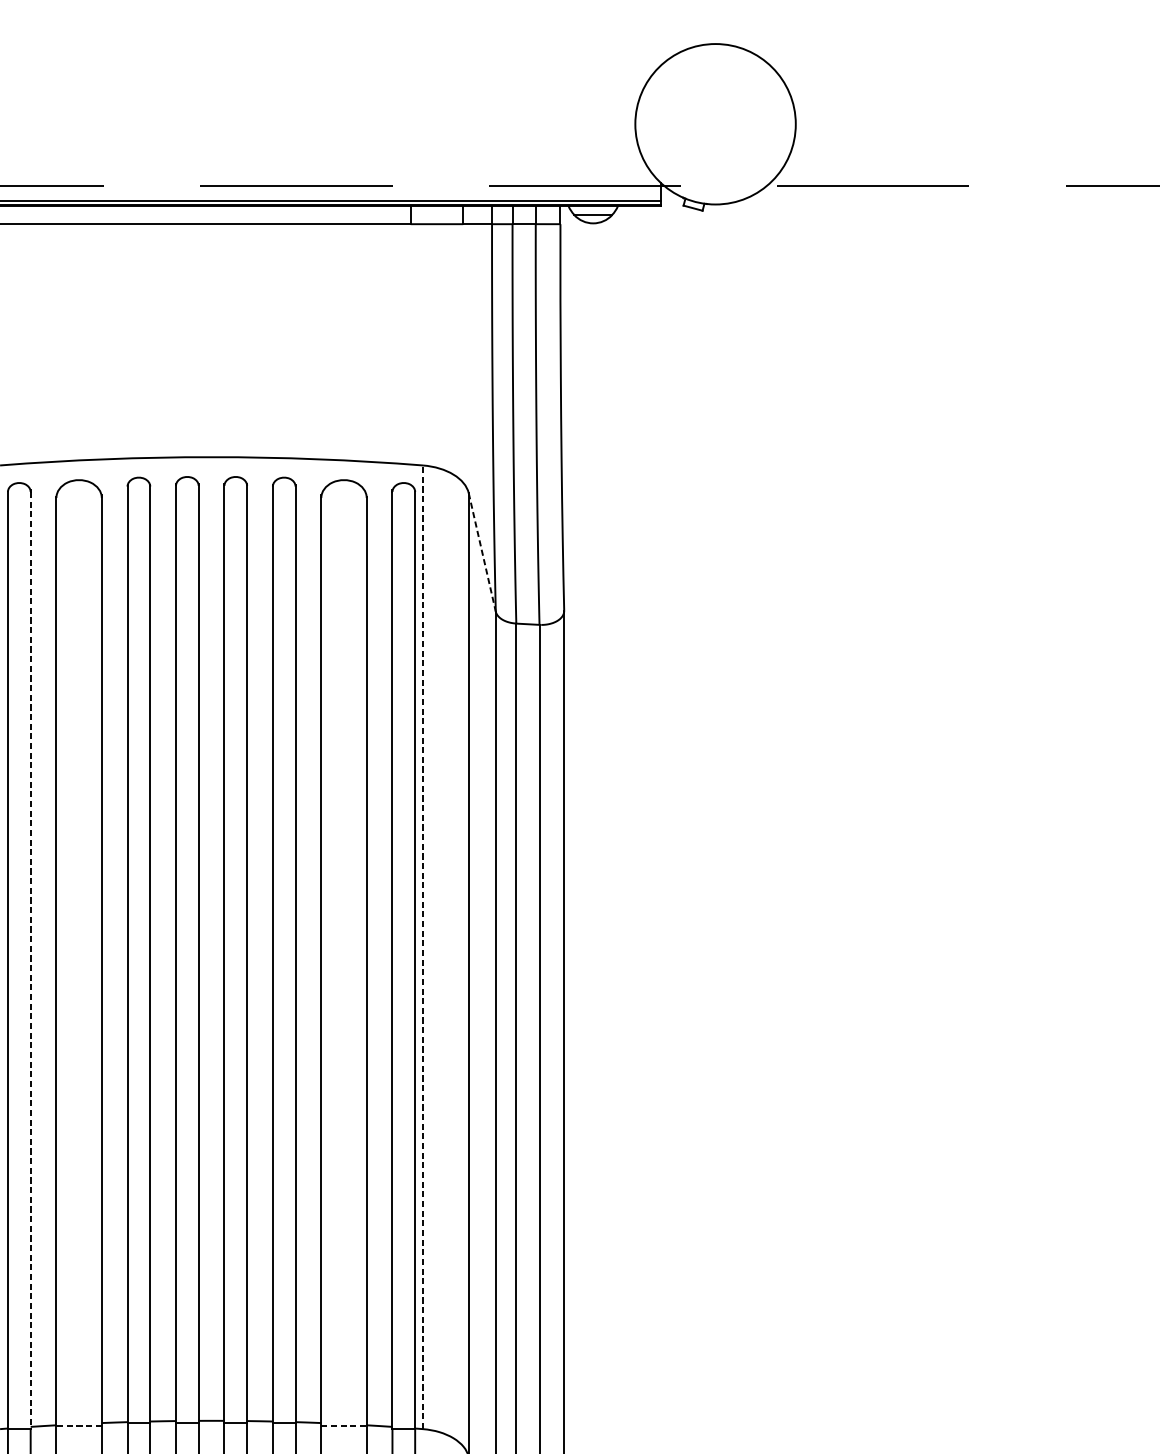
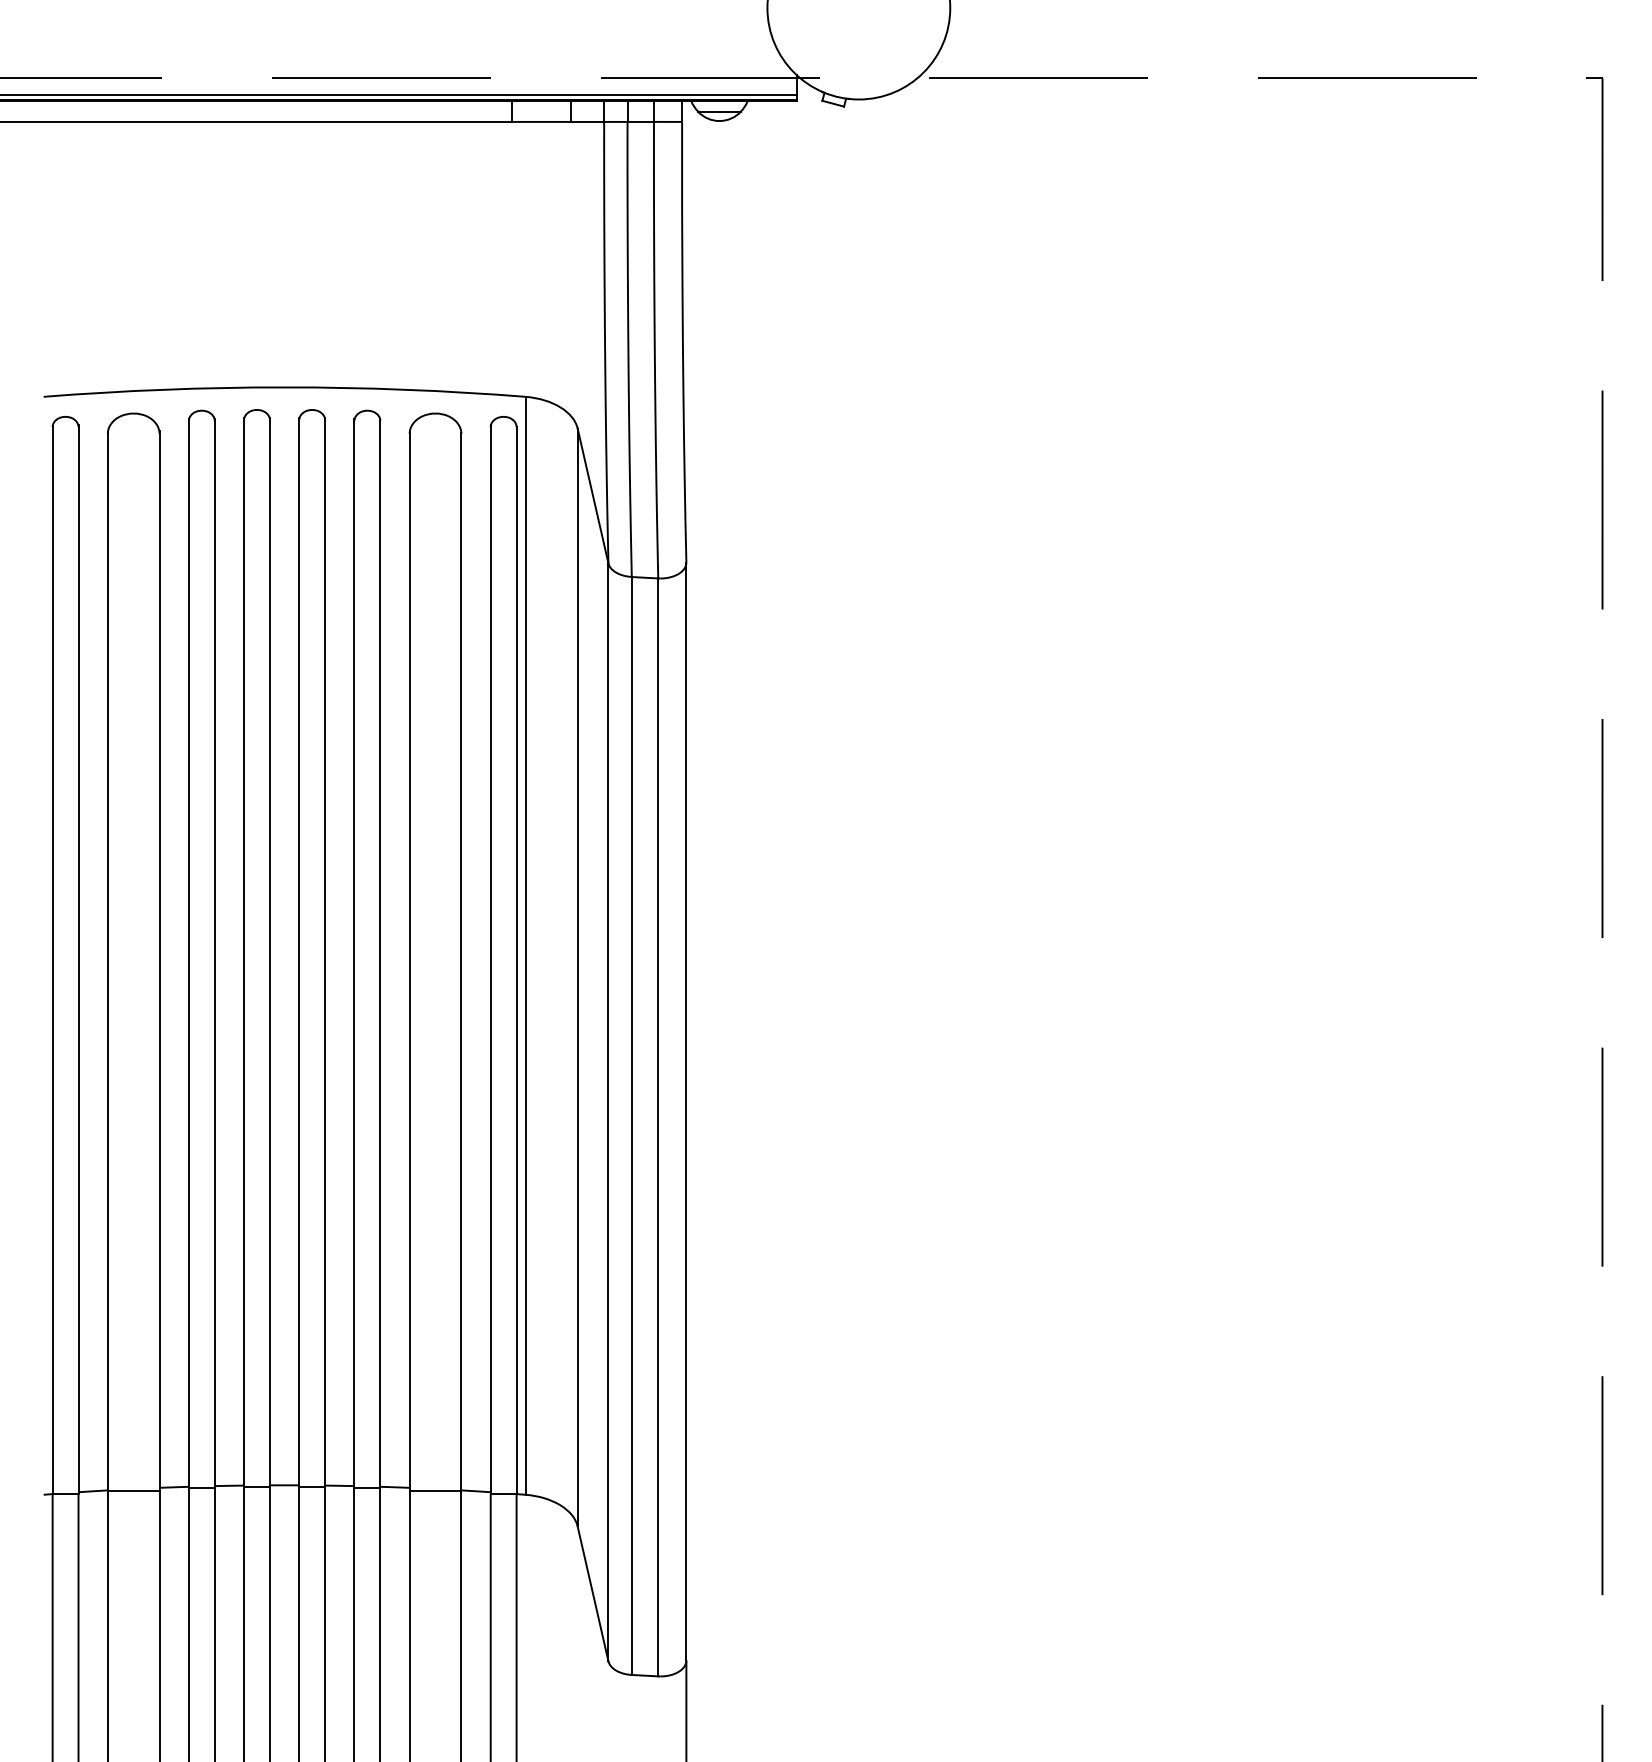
line: (482, 552) -> (593, 496), dashed -> solid
line: (422, 947) -> (525, 945), dashed -> solid
line: (30, 960) -> (78, 960), dashed -> solid
line: (78, 1426) -> (133, 1491), dashed -> solid
line: (344, 1426) -> (435, 1491), dashed -> solid

